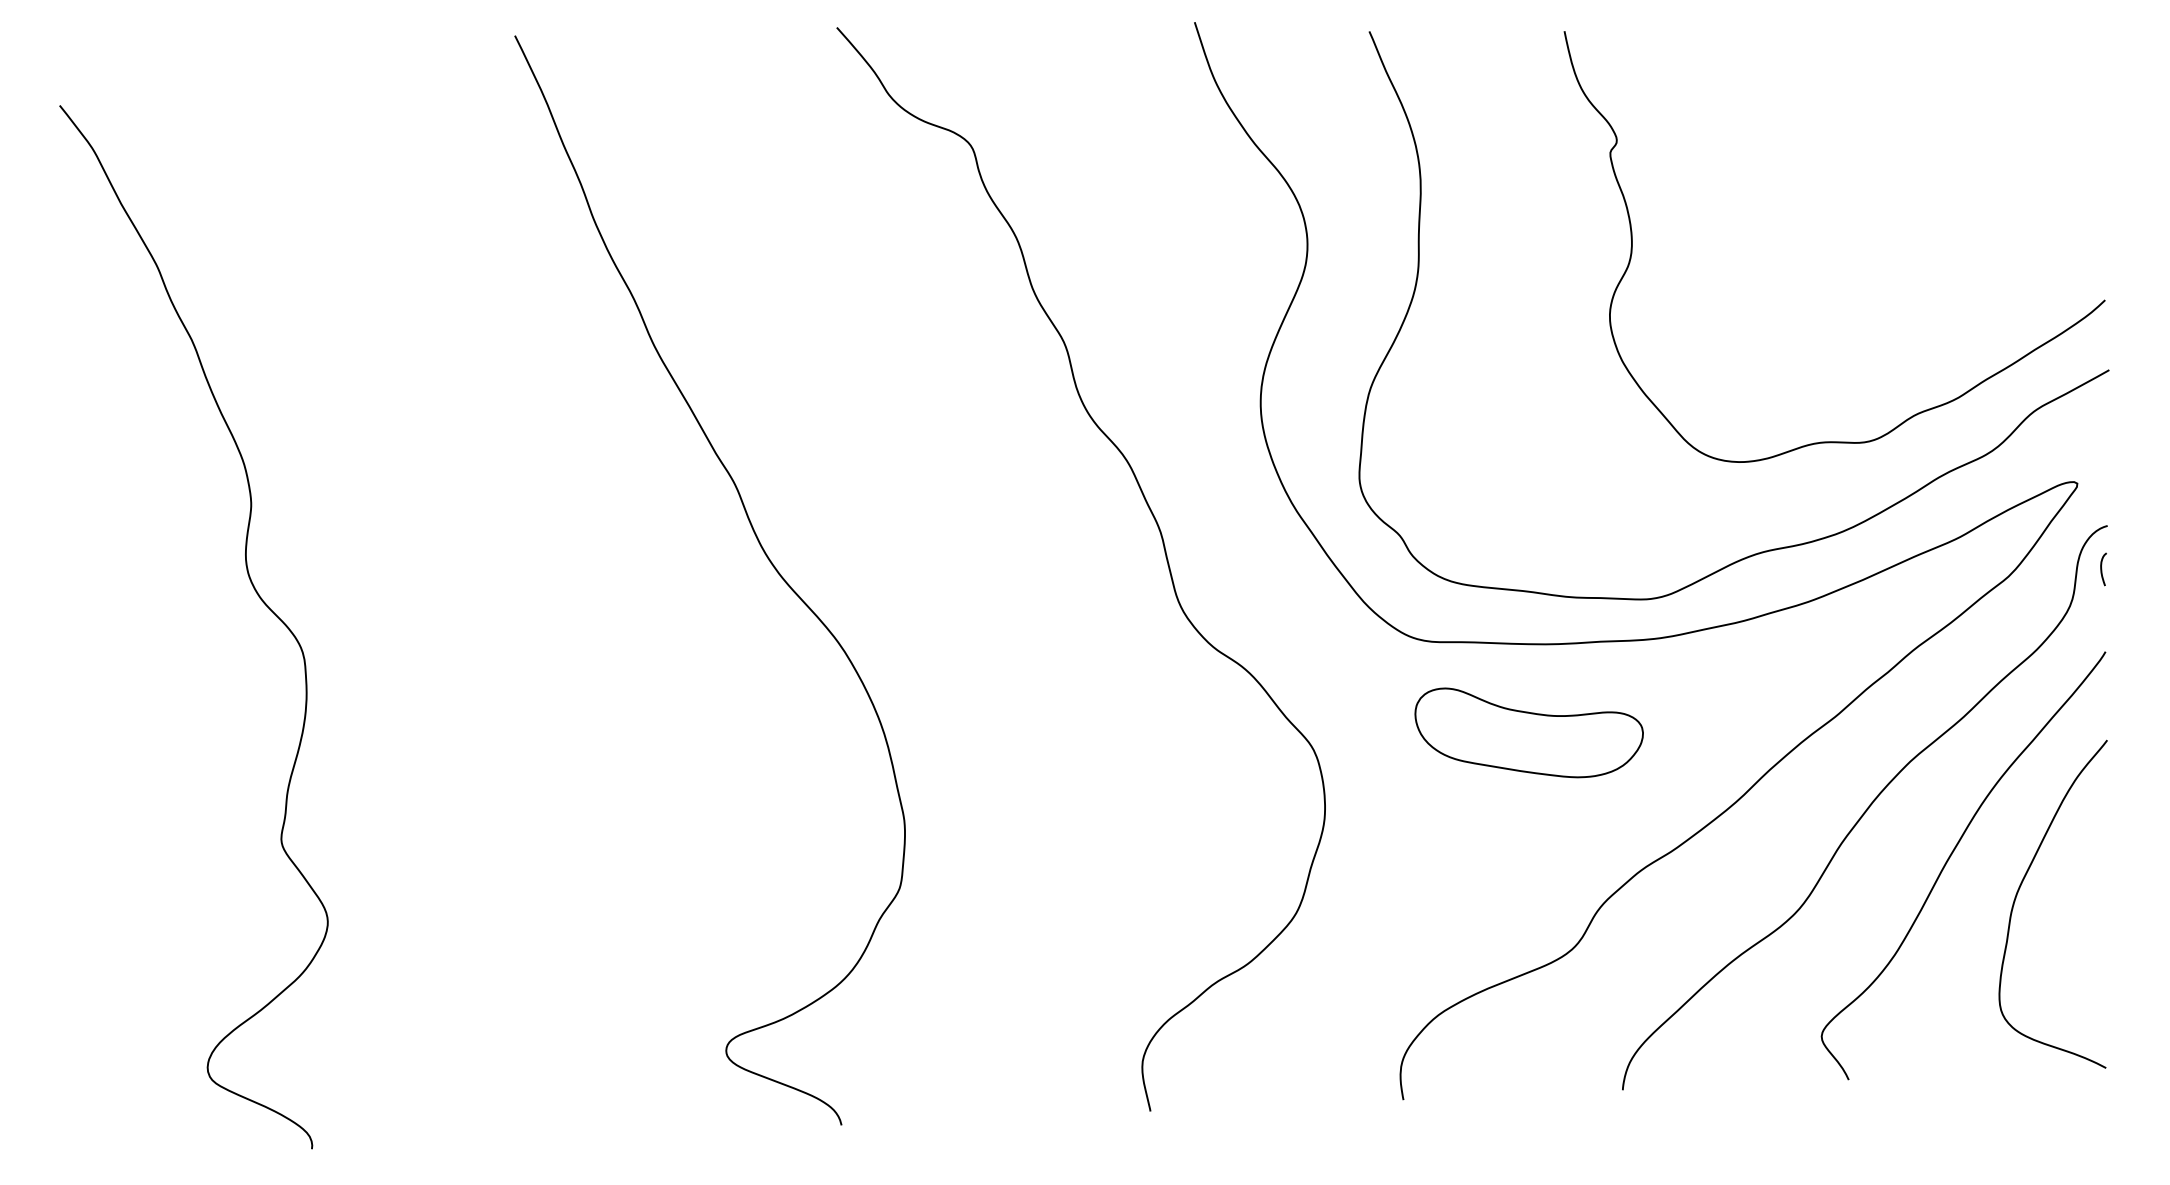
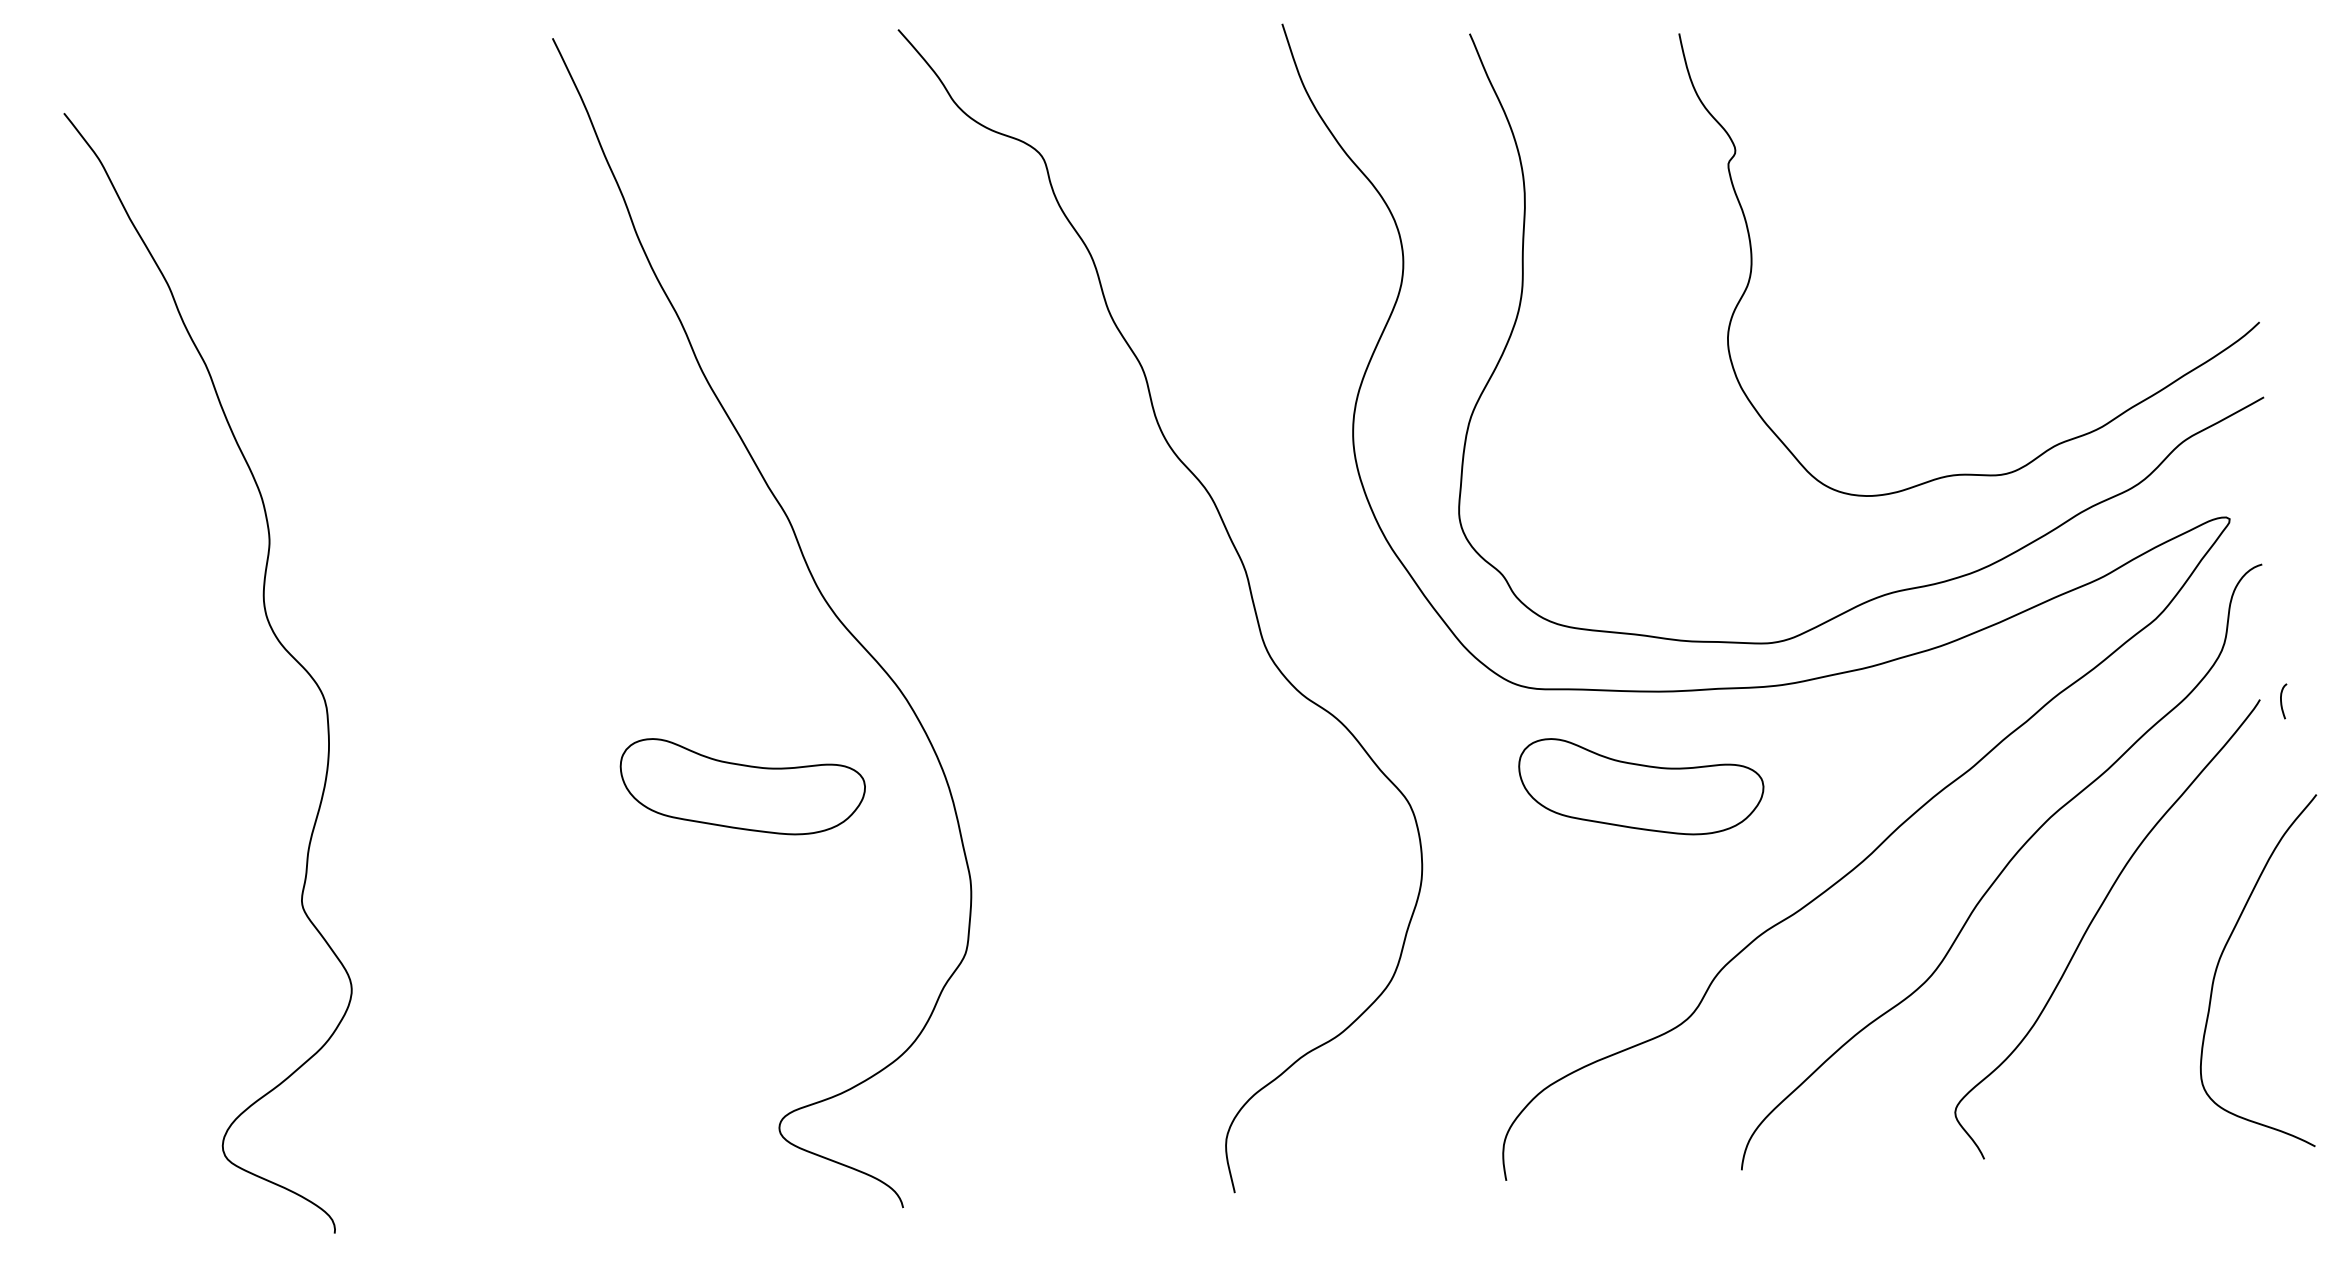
curve: (2102, 569) -> (2282, 701), moved
part: (691, 732) -> (742, 786), added
curve: (2020, 888) -> (2223, 953), moved

